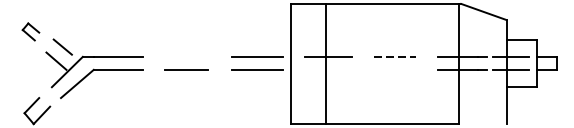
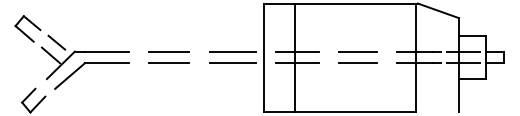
part: (30, 31) -> (27, 28), size x1.67
line: (186, 56) -> (168, 51), added
line: (394, 56) -> (357, 51), dashed -> solid
line: (328, 70) -> (297, 63), added
line: (394, 70) -> (357, 63), added

